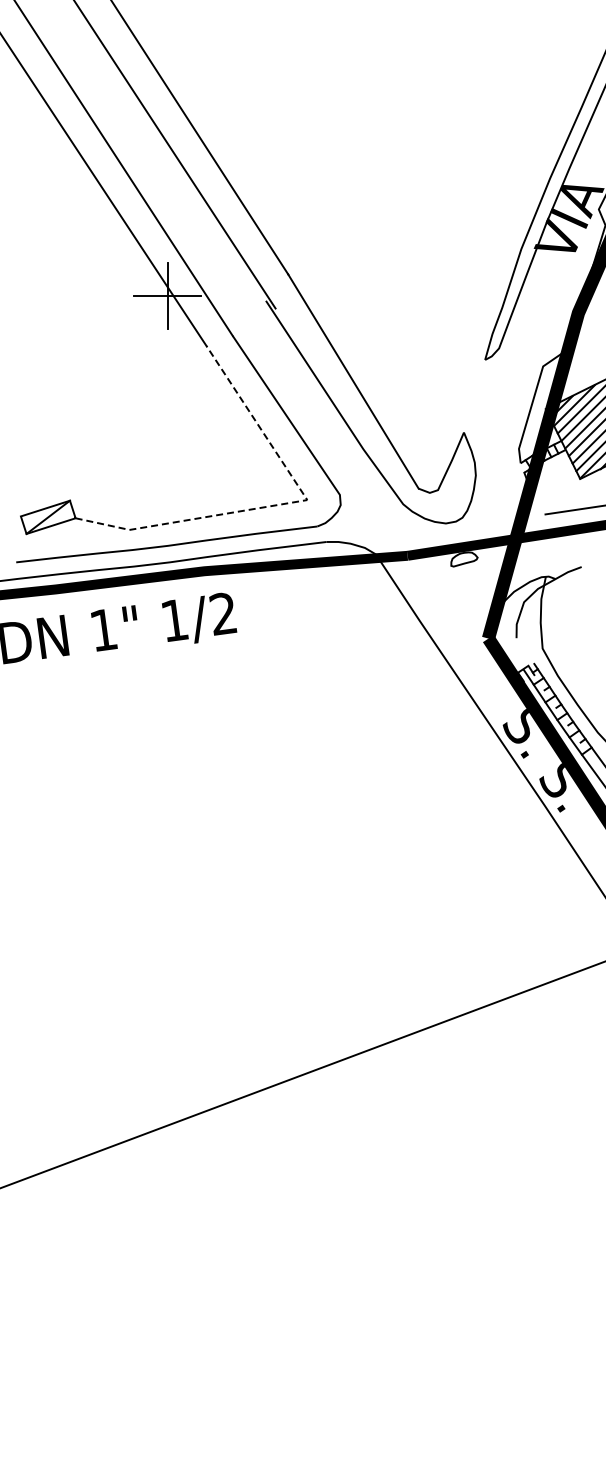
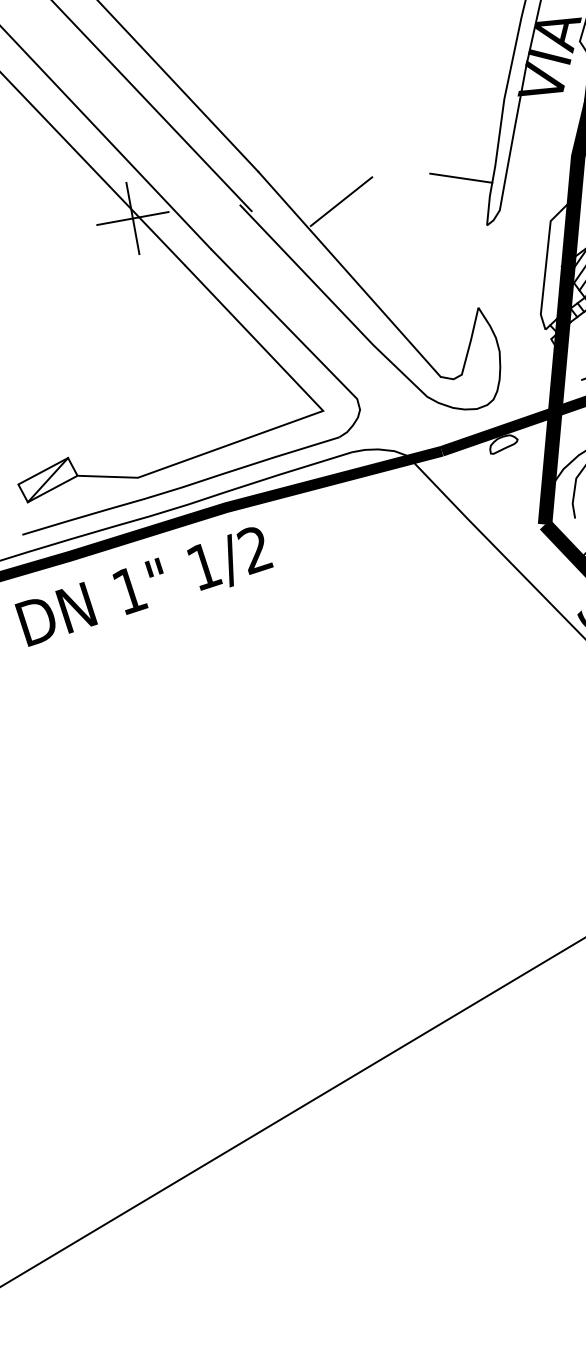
line: (469, 313) -> (461, 178), added
line: (357, 314) -> (340, 201), added
line: (281, 504) -> (296, 420), dashed -> solid

